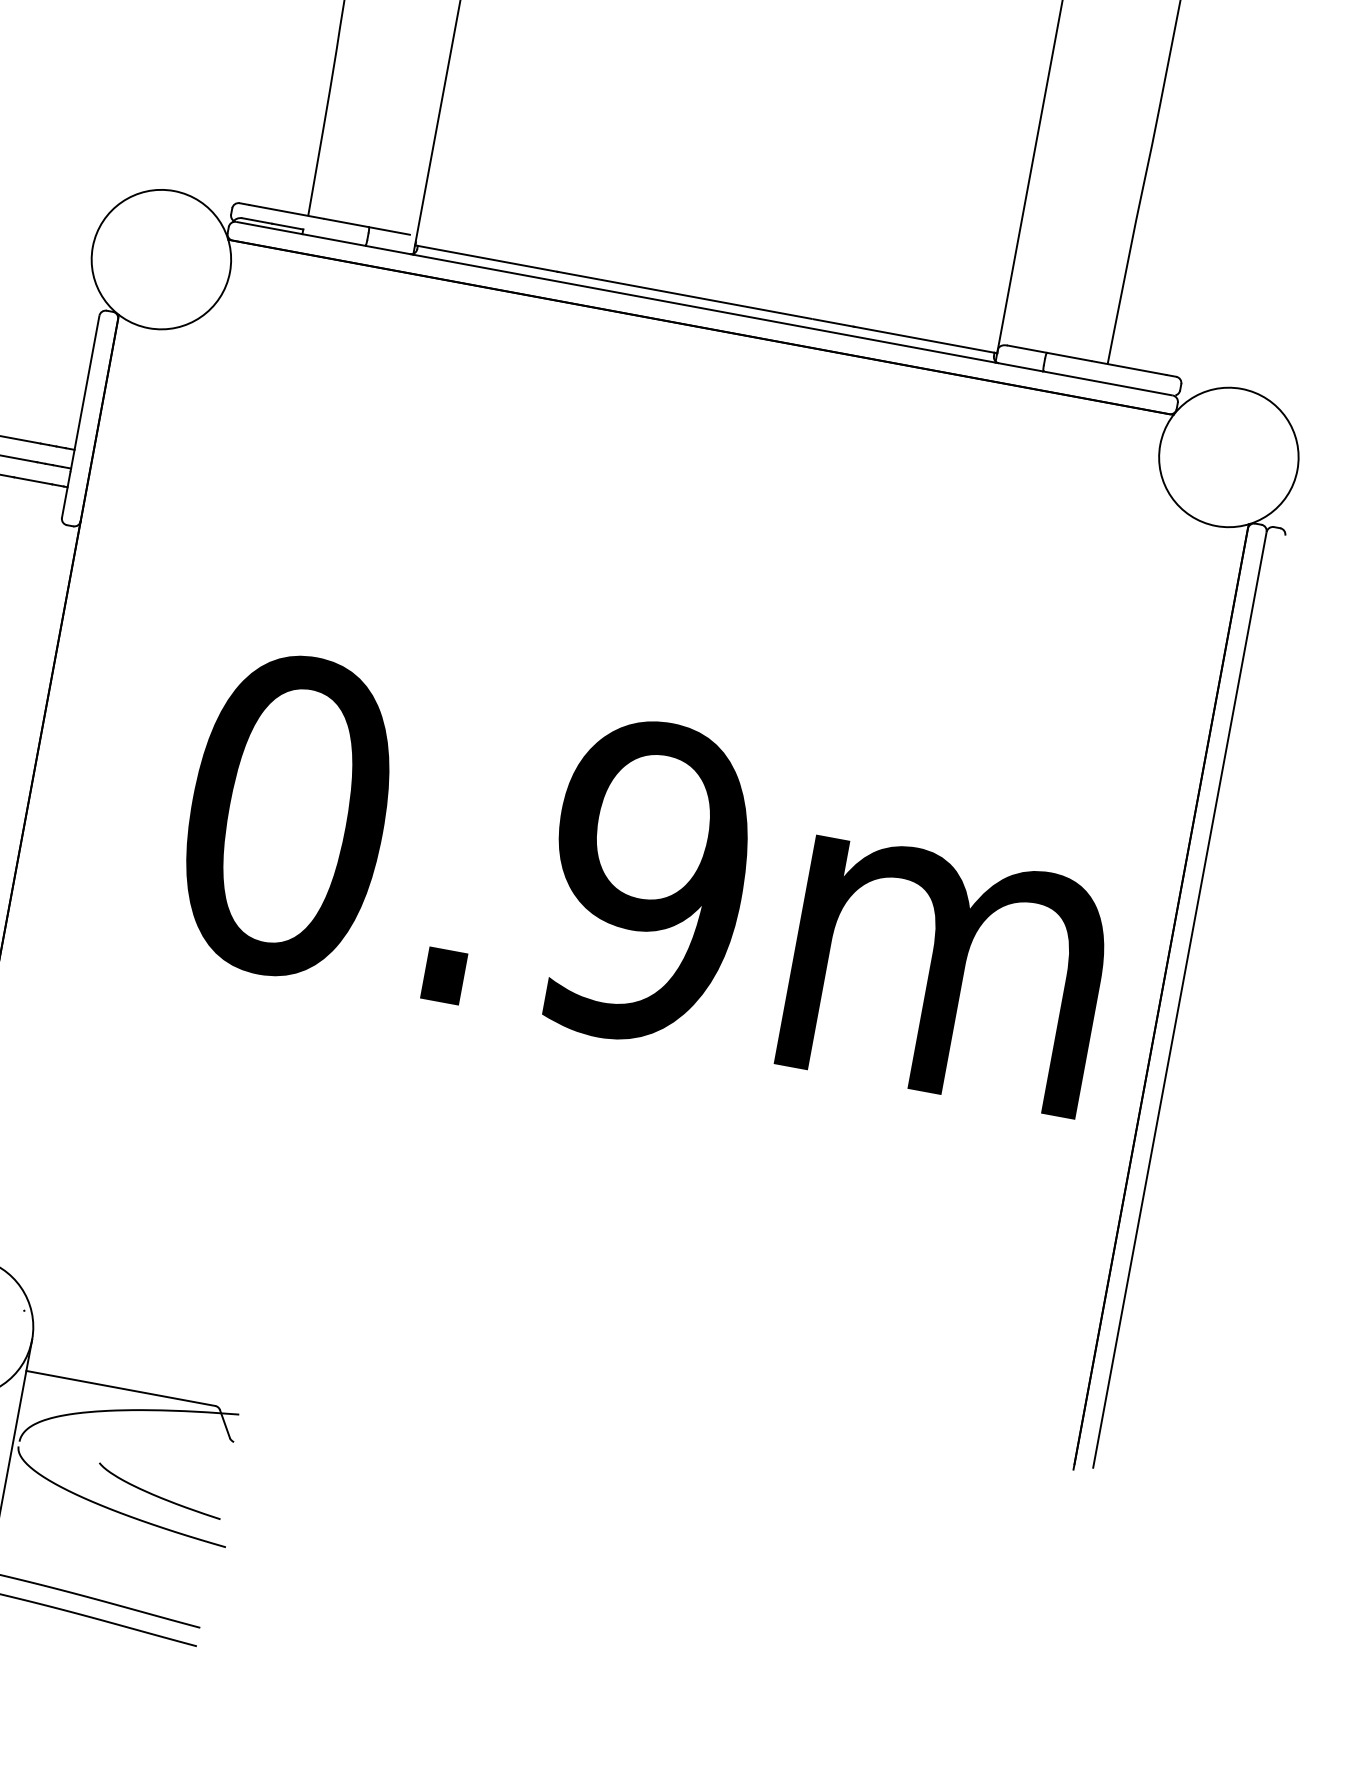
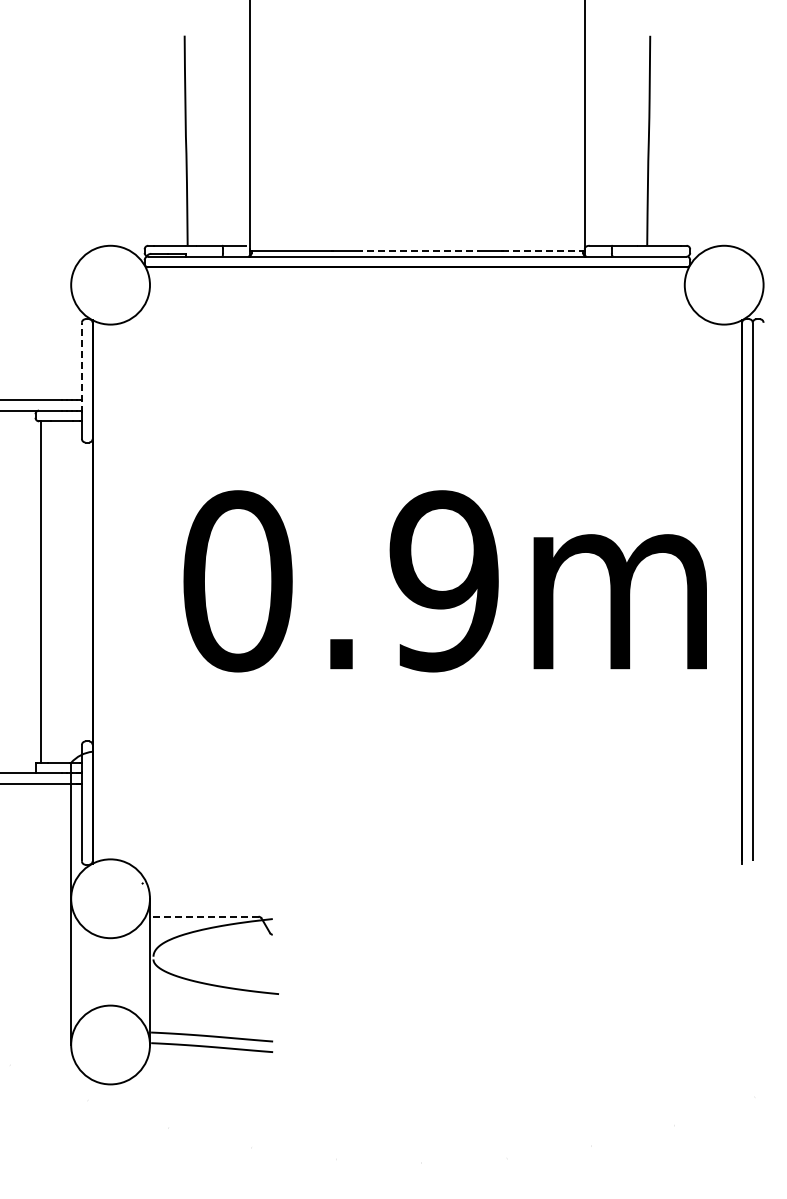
line: (706, 299) -> (417, 251), solid -> dashed
line: (923, 340) -> (542, 251), solid -> dashed
line: (84, 393) -> (81, 367), solid -> dashed
line: (119, 1387) -> (203, 916), solid -> dashed
curve: (155, 1493) -> (234, 971), removed

